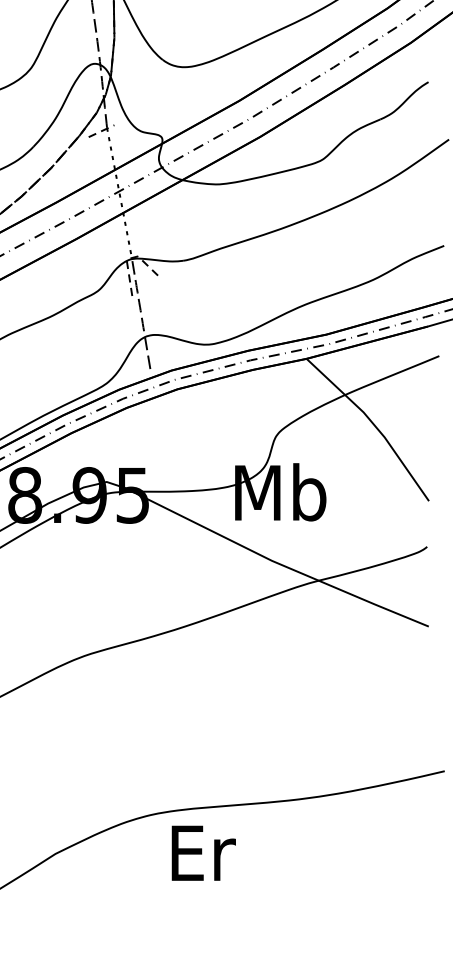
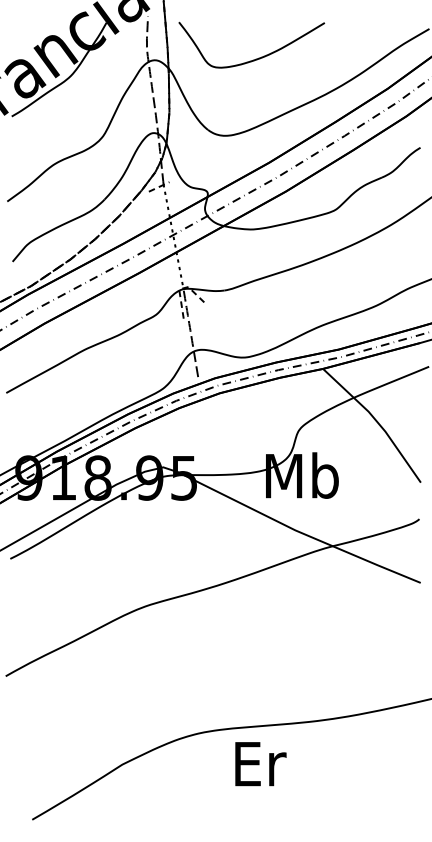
text: (203, 853) -> (260, 764), moved

